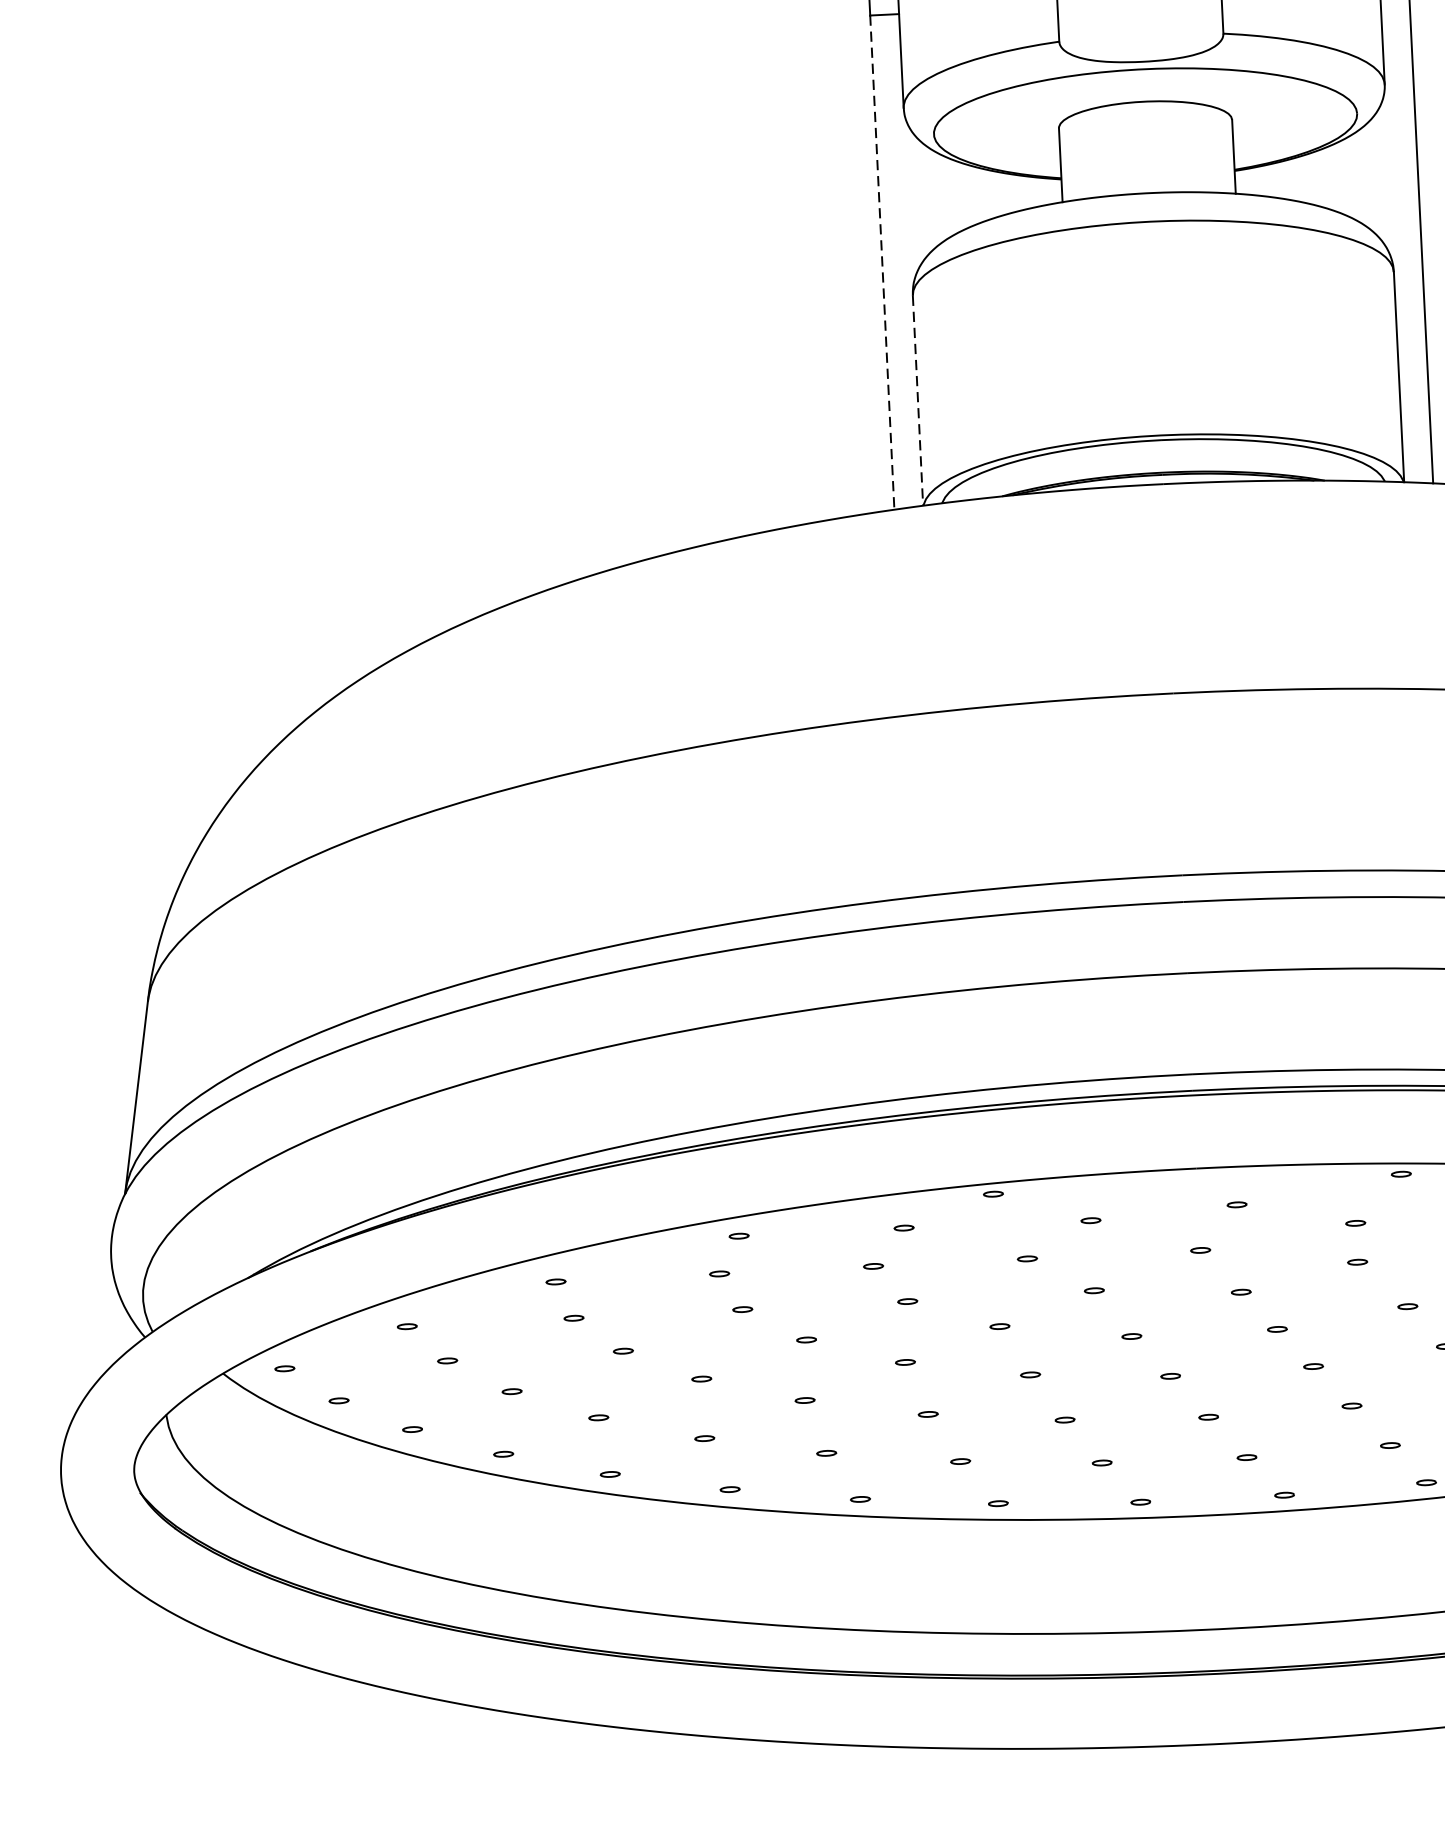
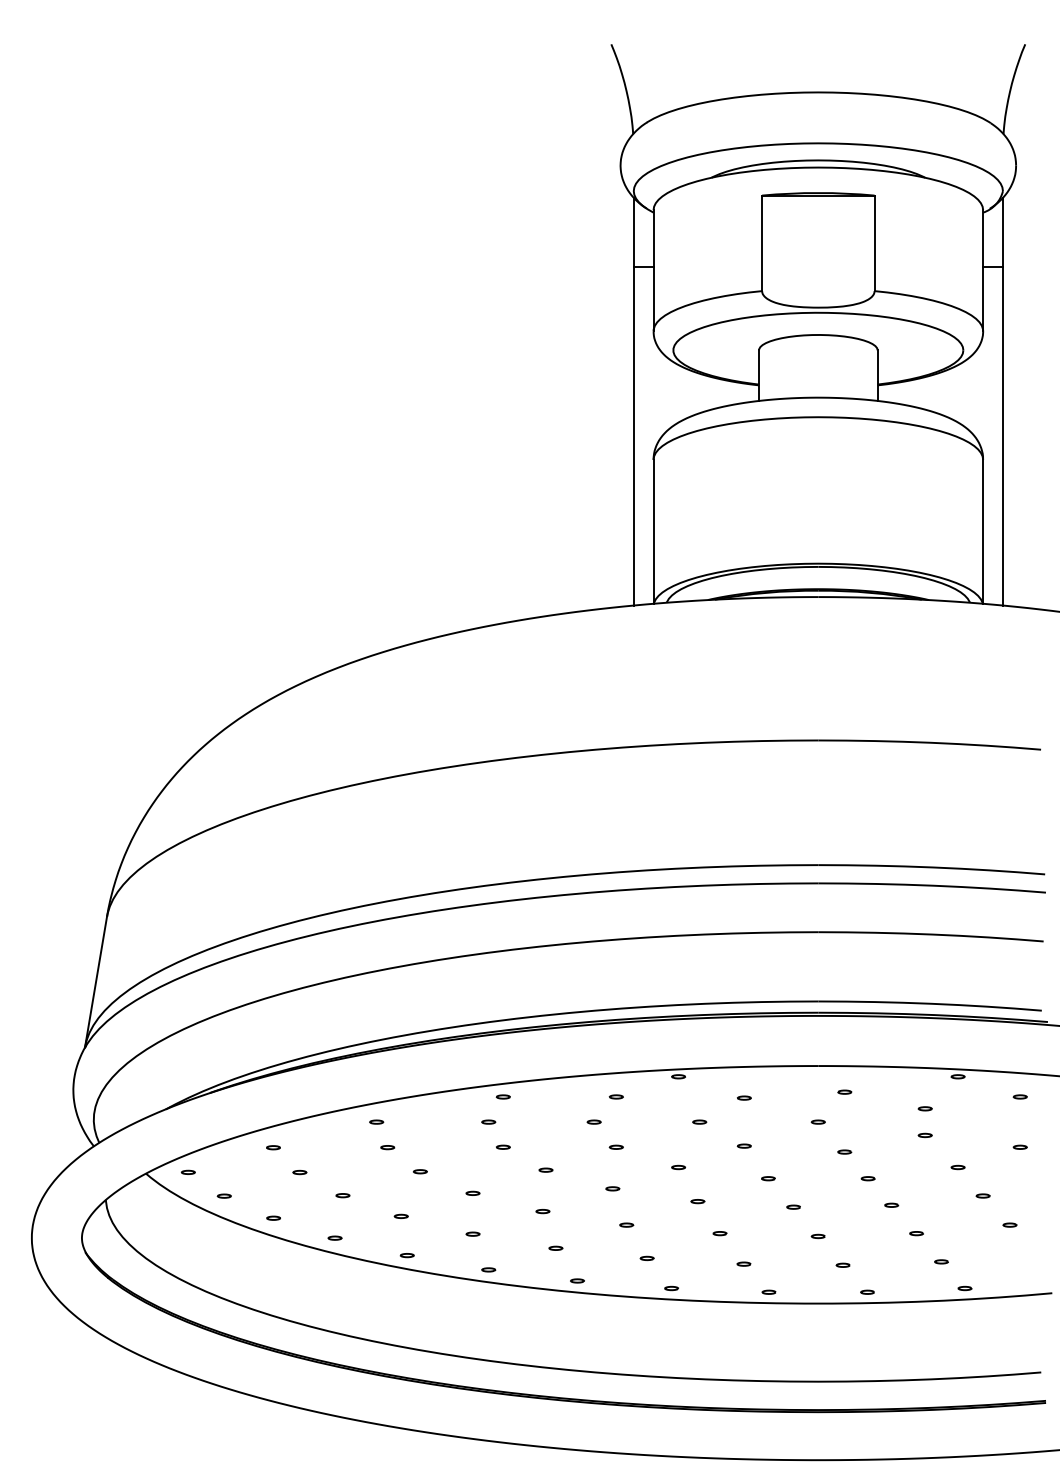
line: (881, 263) -> (633, 436), dashed -> solid
line: (917, 400) -> (653, 531), dashed -> solid

